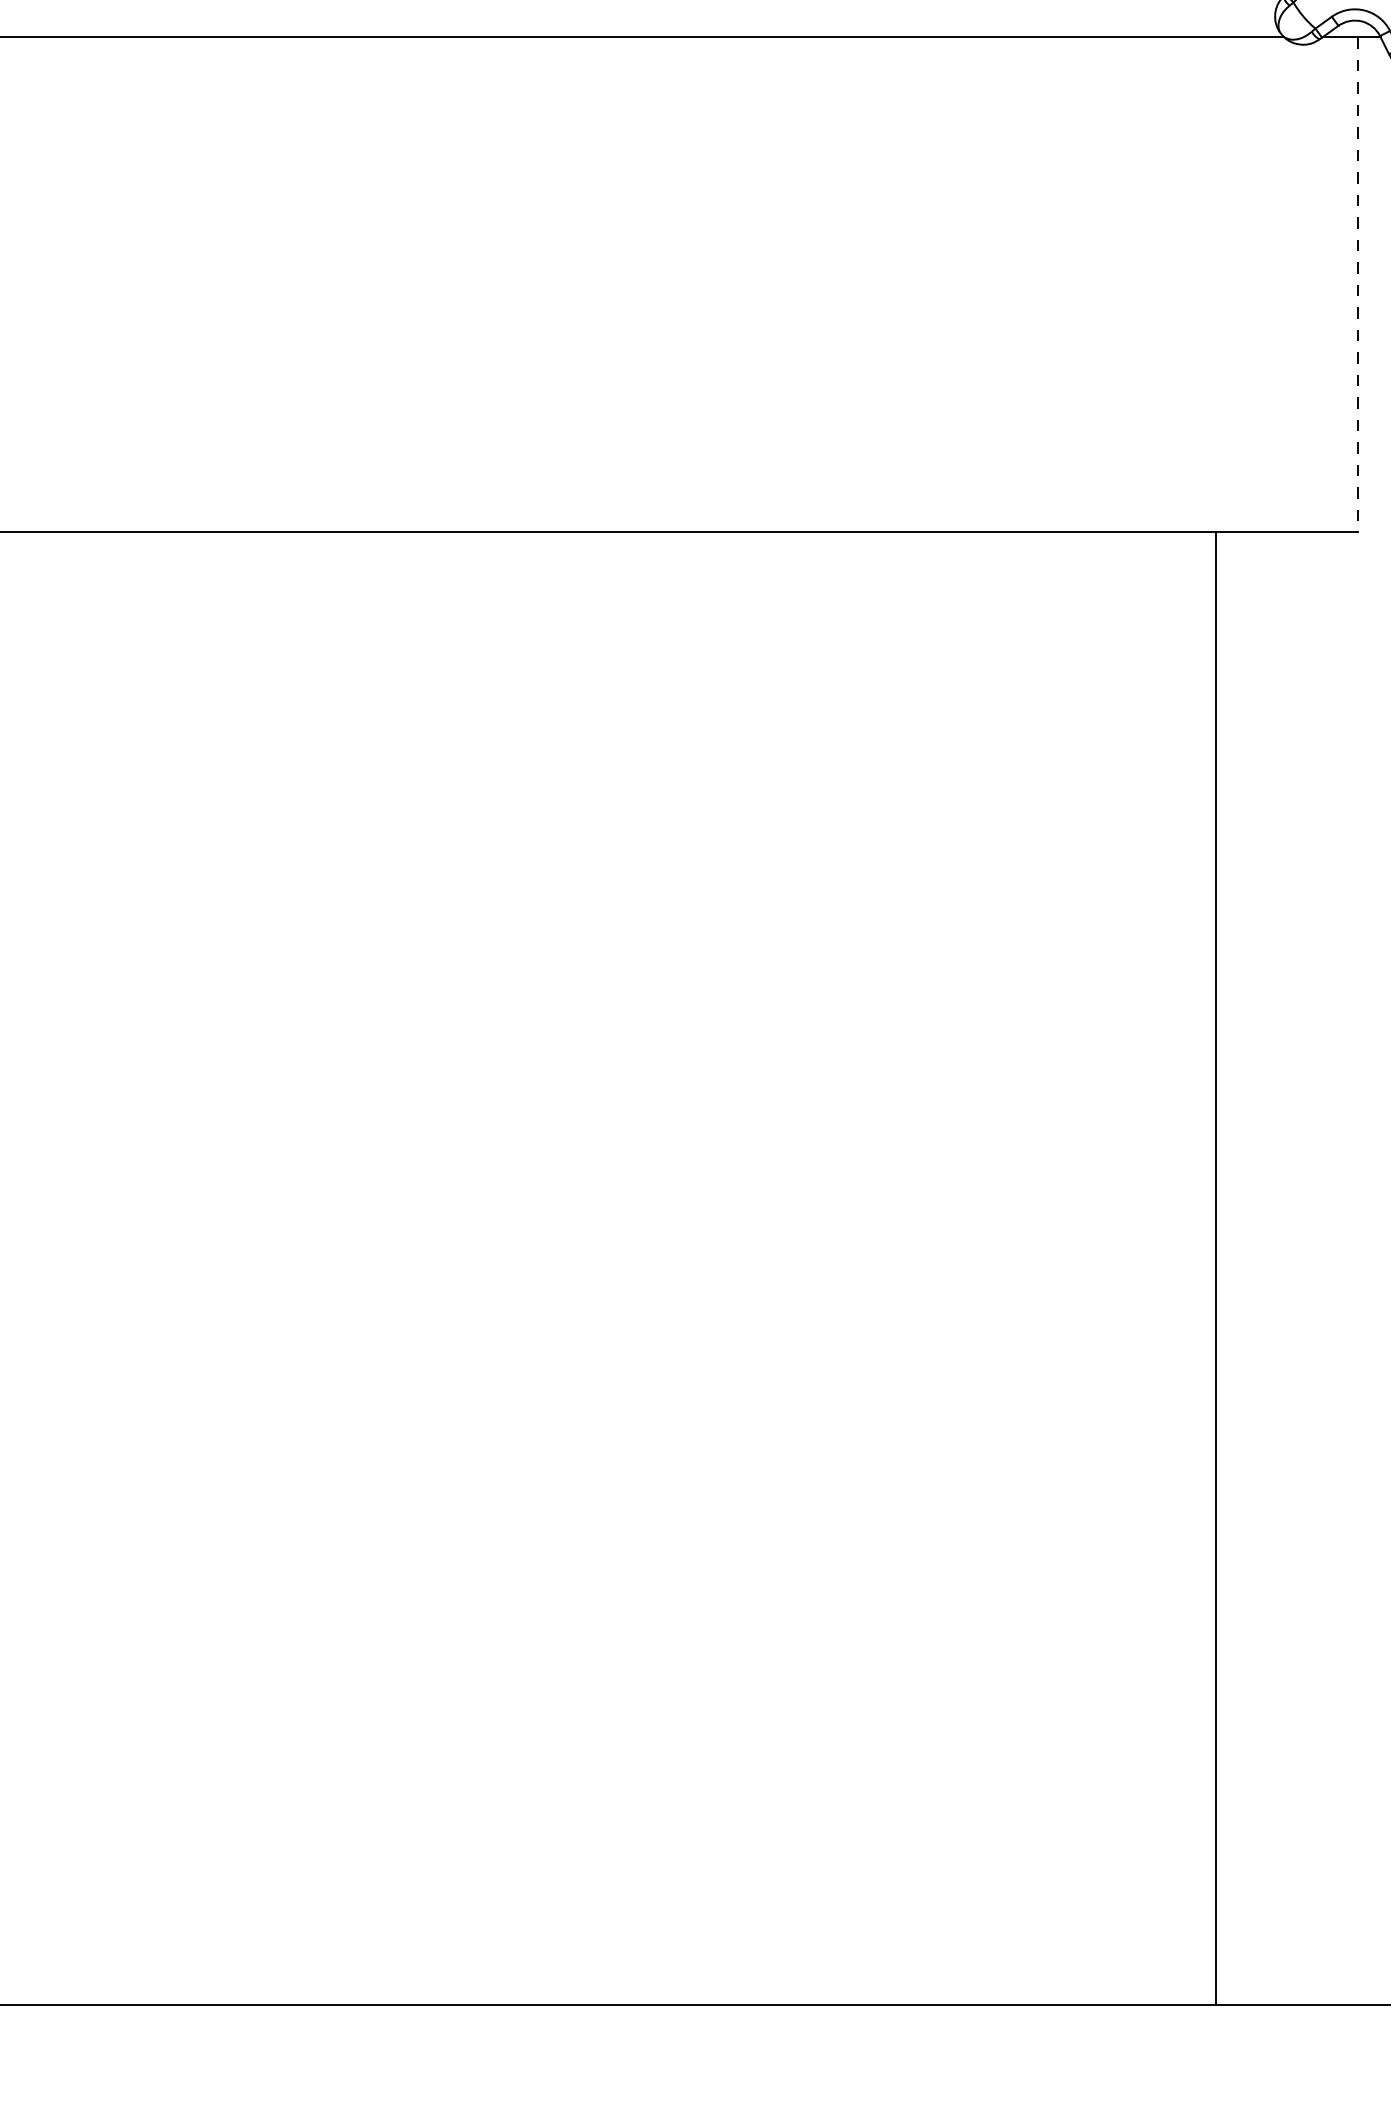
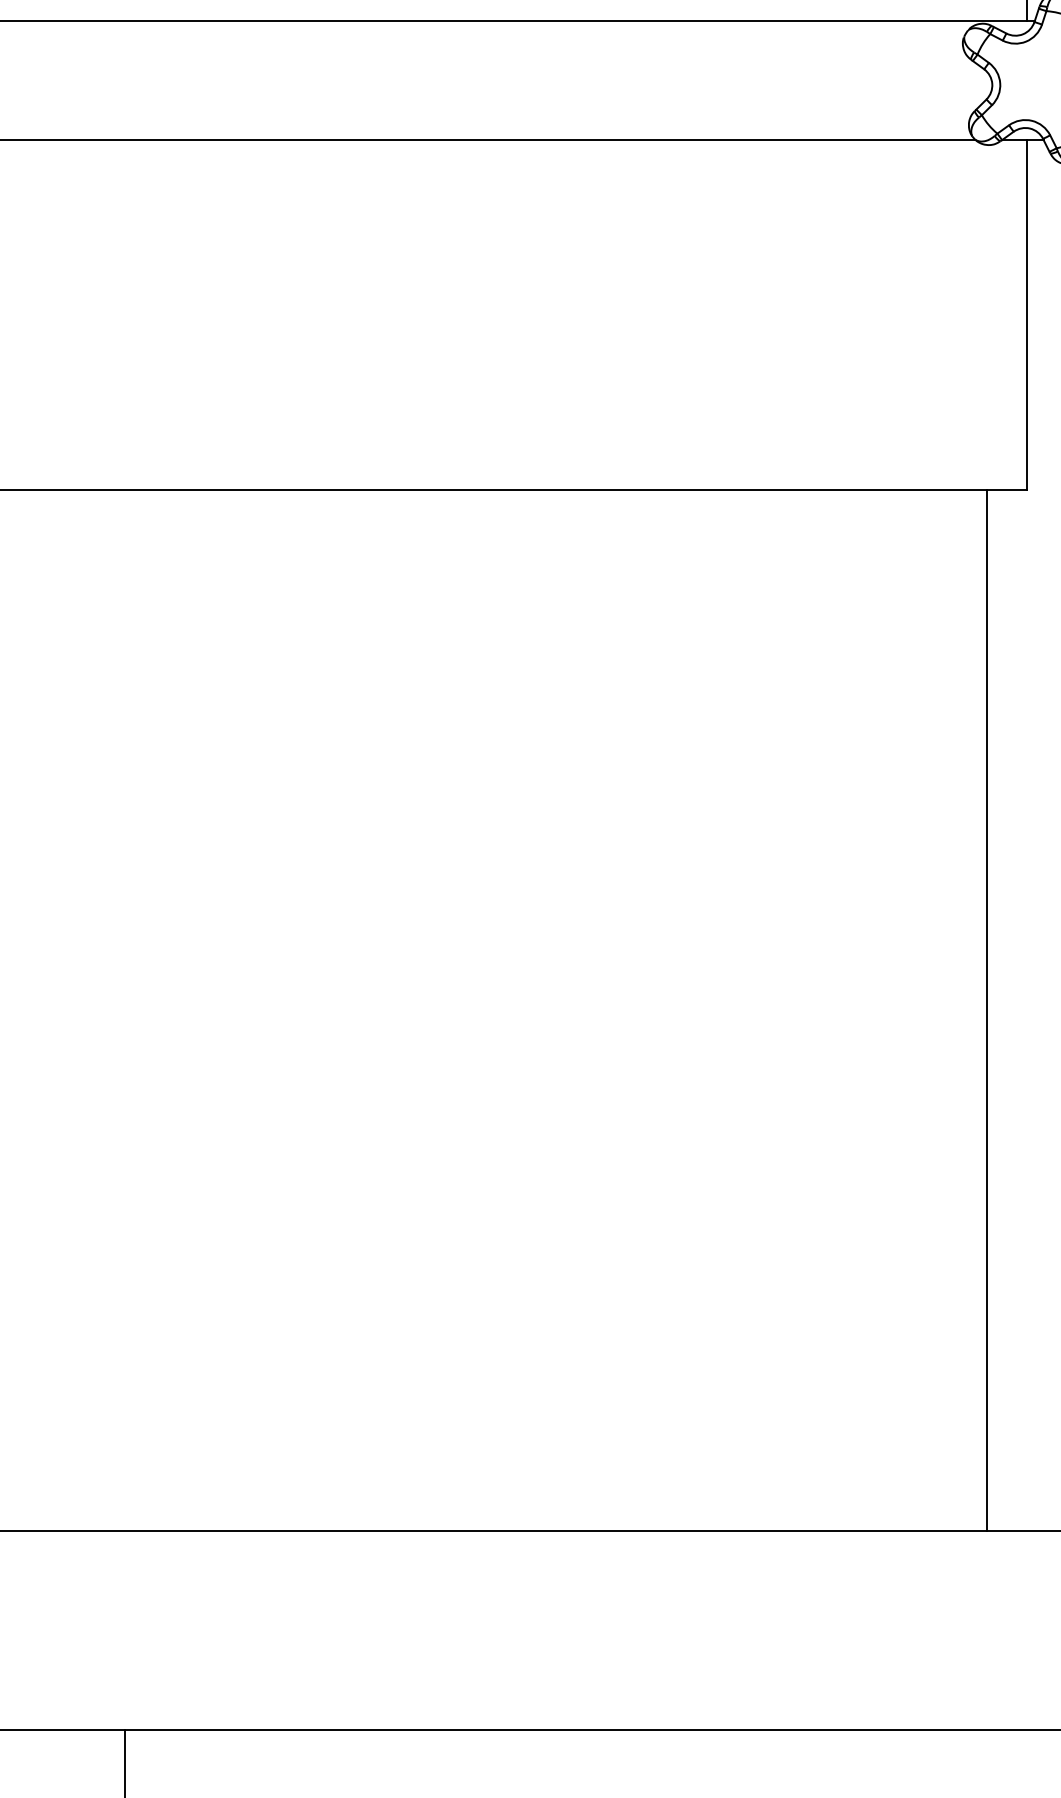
line: (1357, 284) -> (1027, 314), dashed -> solid
line: (1215, 1268) -> (986, 1010), moved

